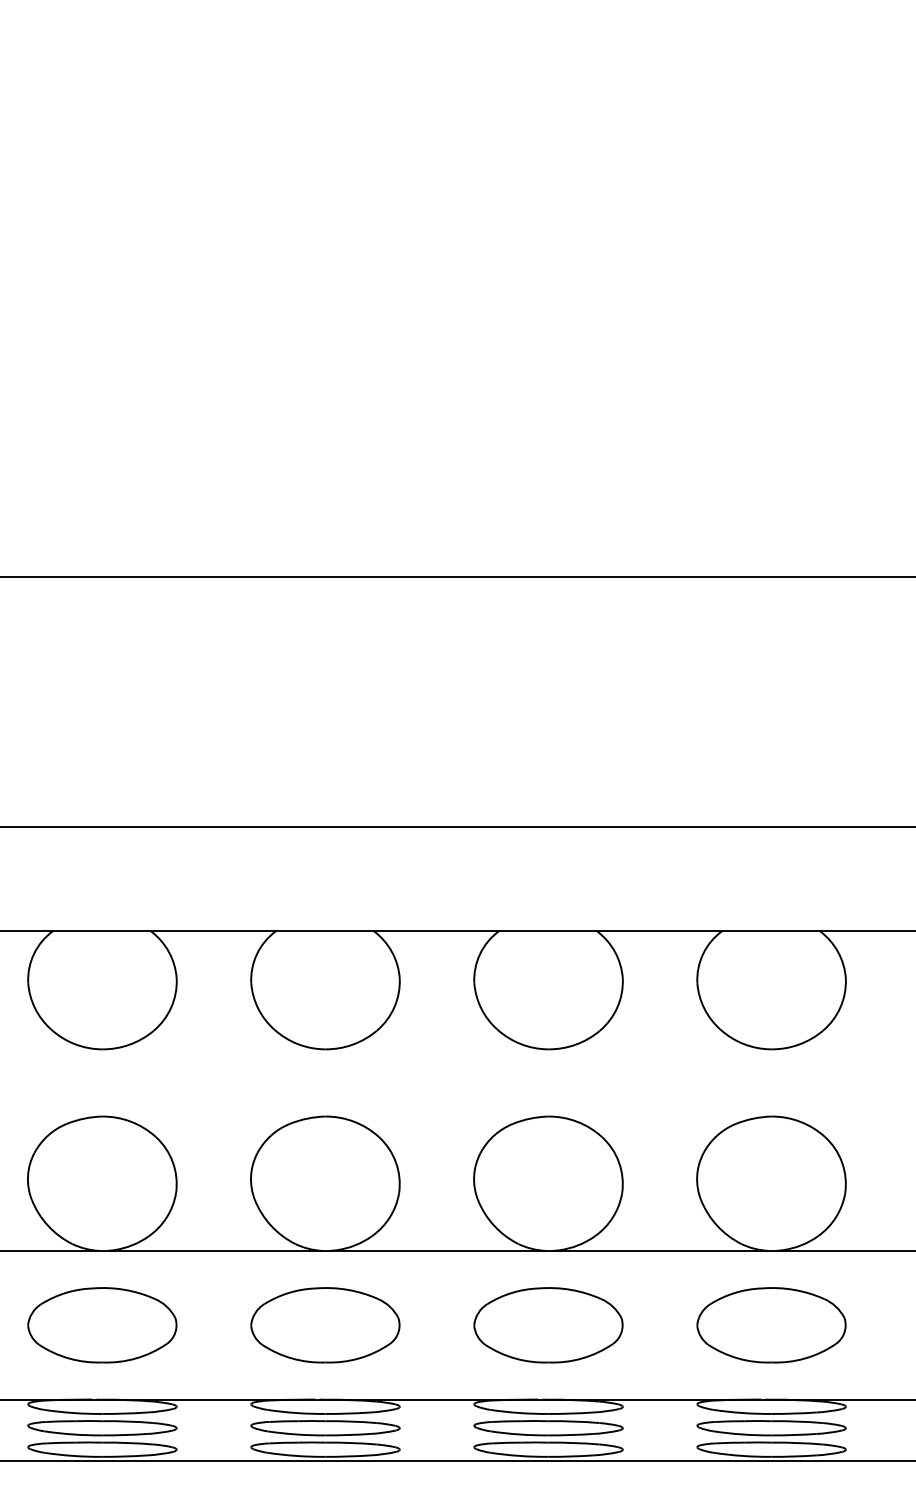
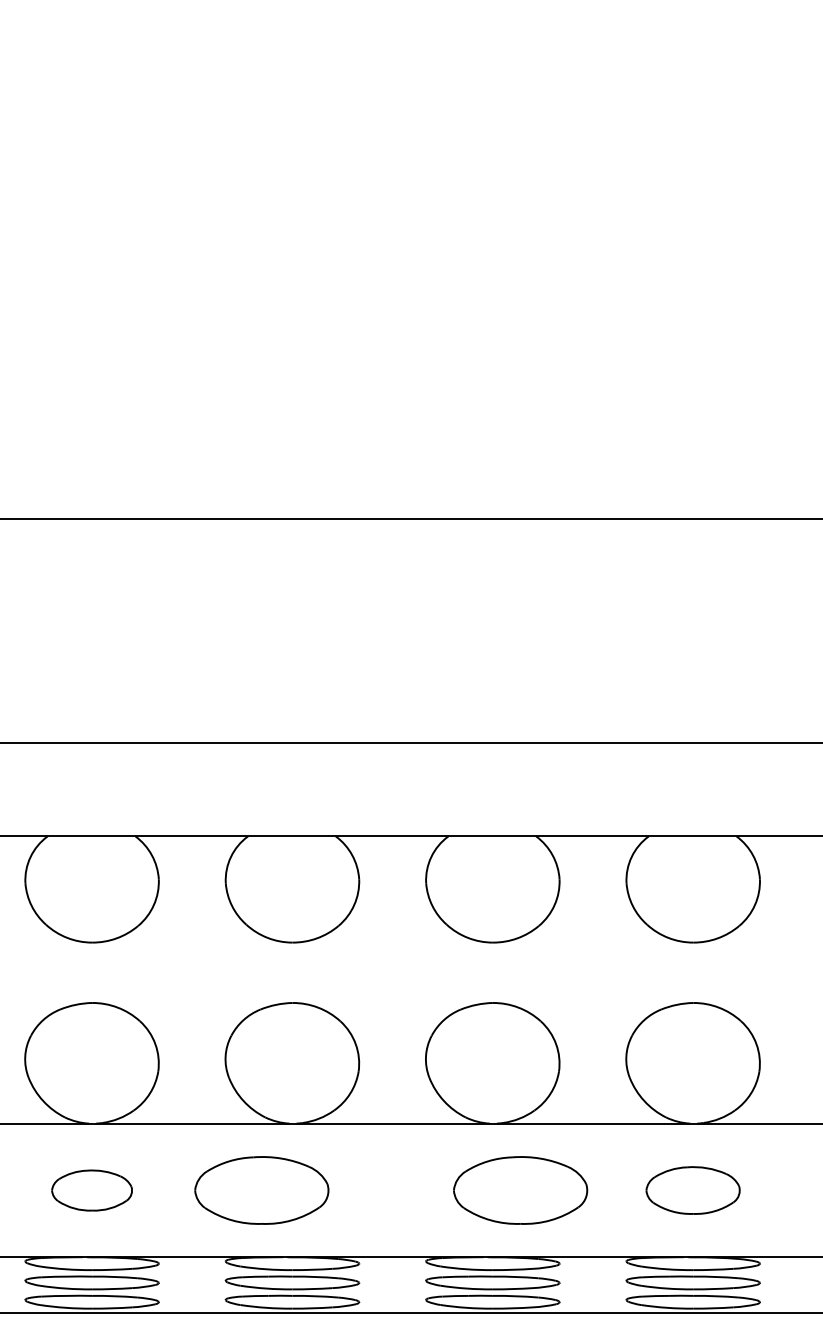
part: (102, 1325) -> (92, 1190), size x0.6
part: (325, 1325) -> (261, 1190), moved
part: (548, 1325) -> (520, 1190), moved
part: (771, 1325) -> (693, 1190), size x0.7

